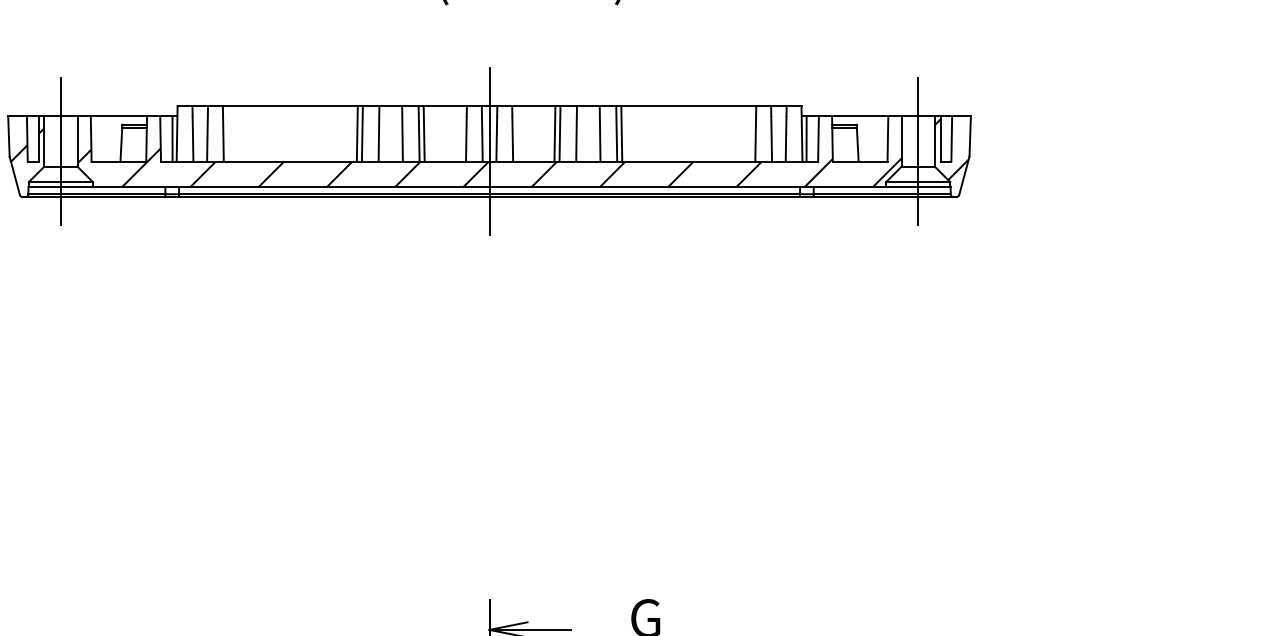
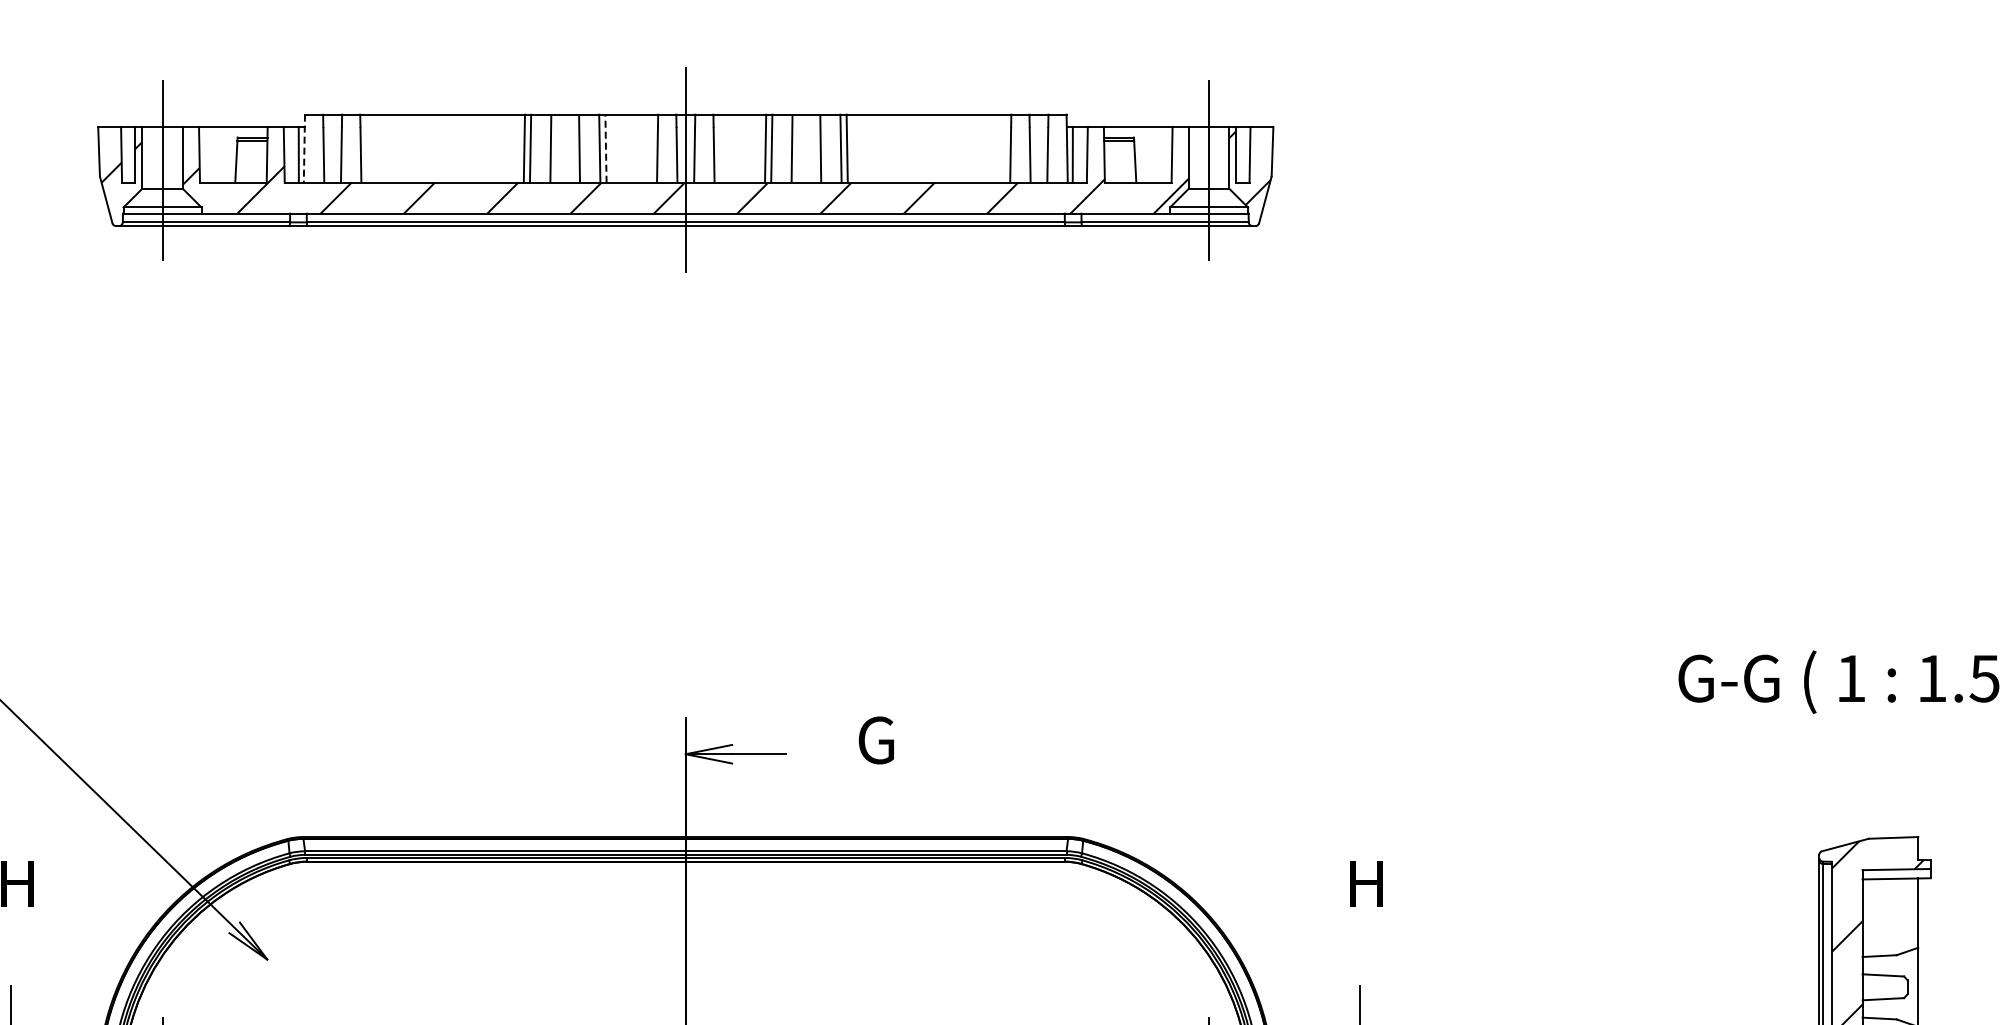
line: (423, 133) -> (605, 148), solid -> dashed
line: (177, 134) -> (304, 149), solid -> dashed

